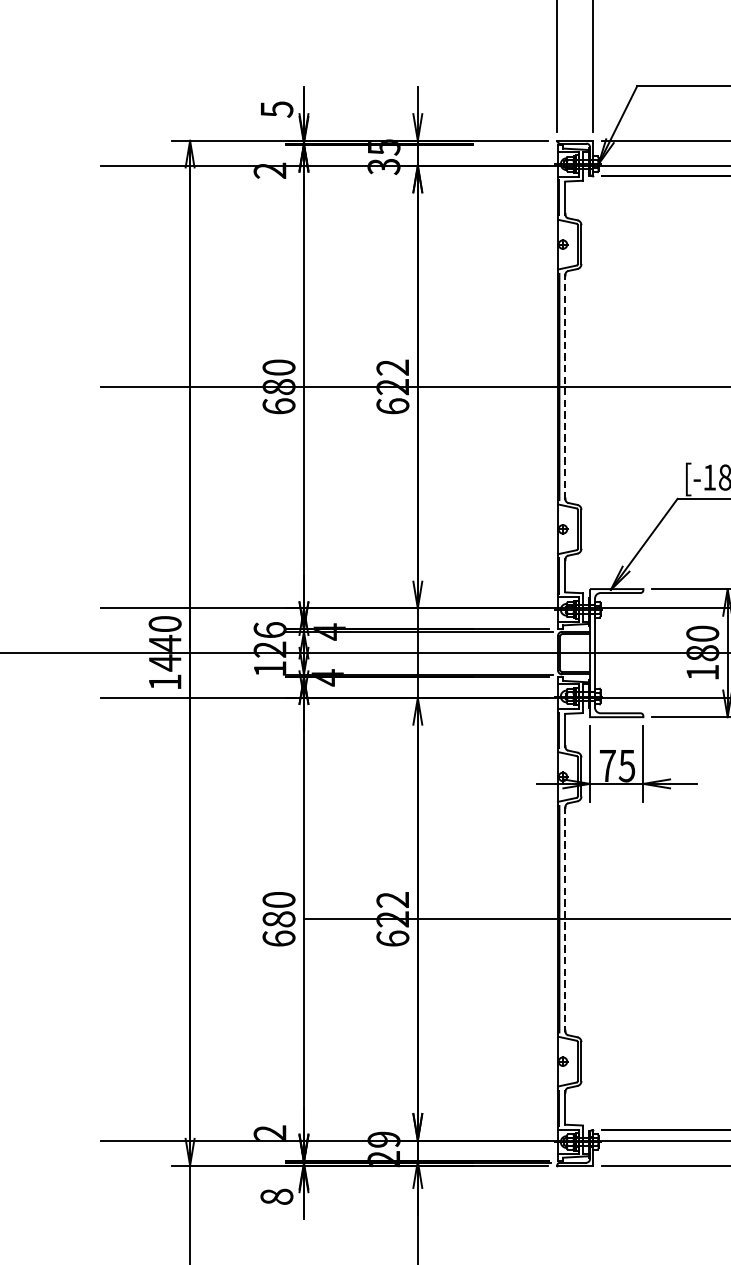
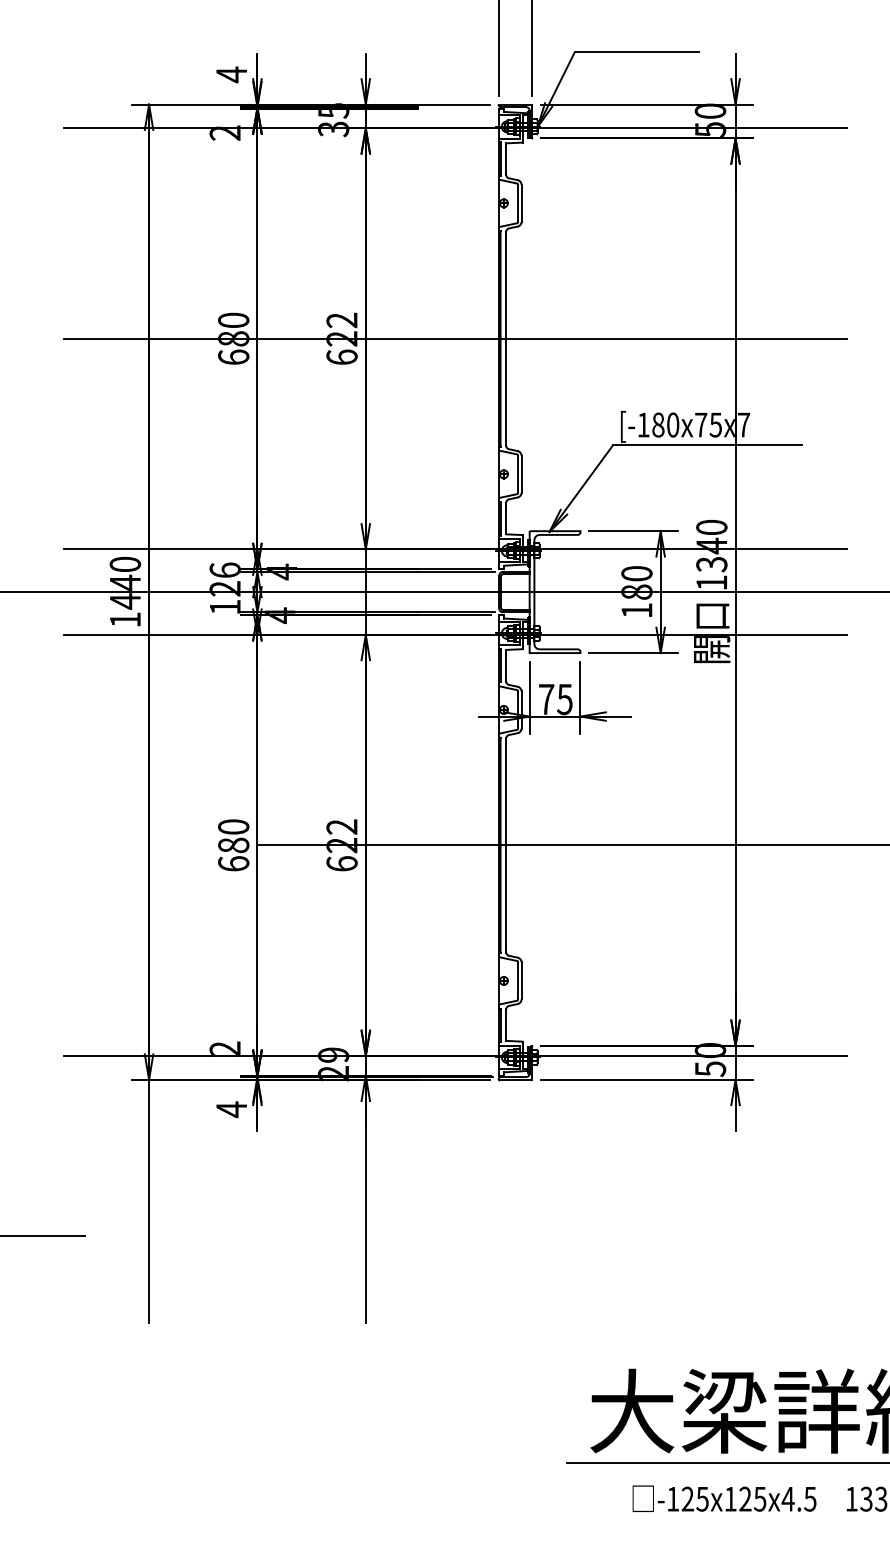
text: (276, 109) -> (231, 74), 5 -> 4
line: (565, 386) -> (506, 338), dashed -> solid
line: (565, 919) -> (506, 845), dashed -> solid
text: (276, 1196) -> (231, 1109), 8 -> 4

